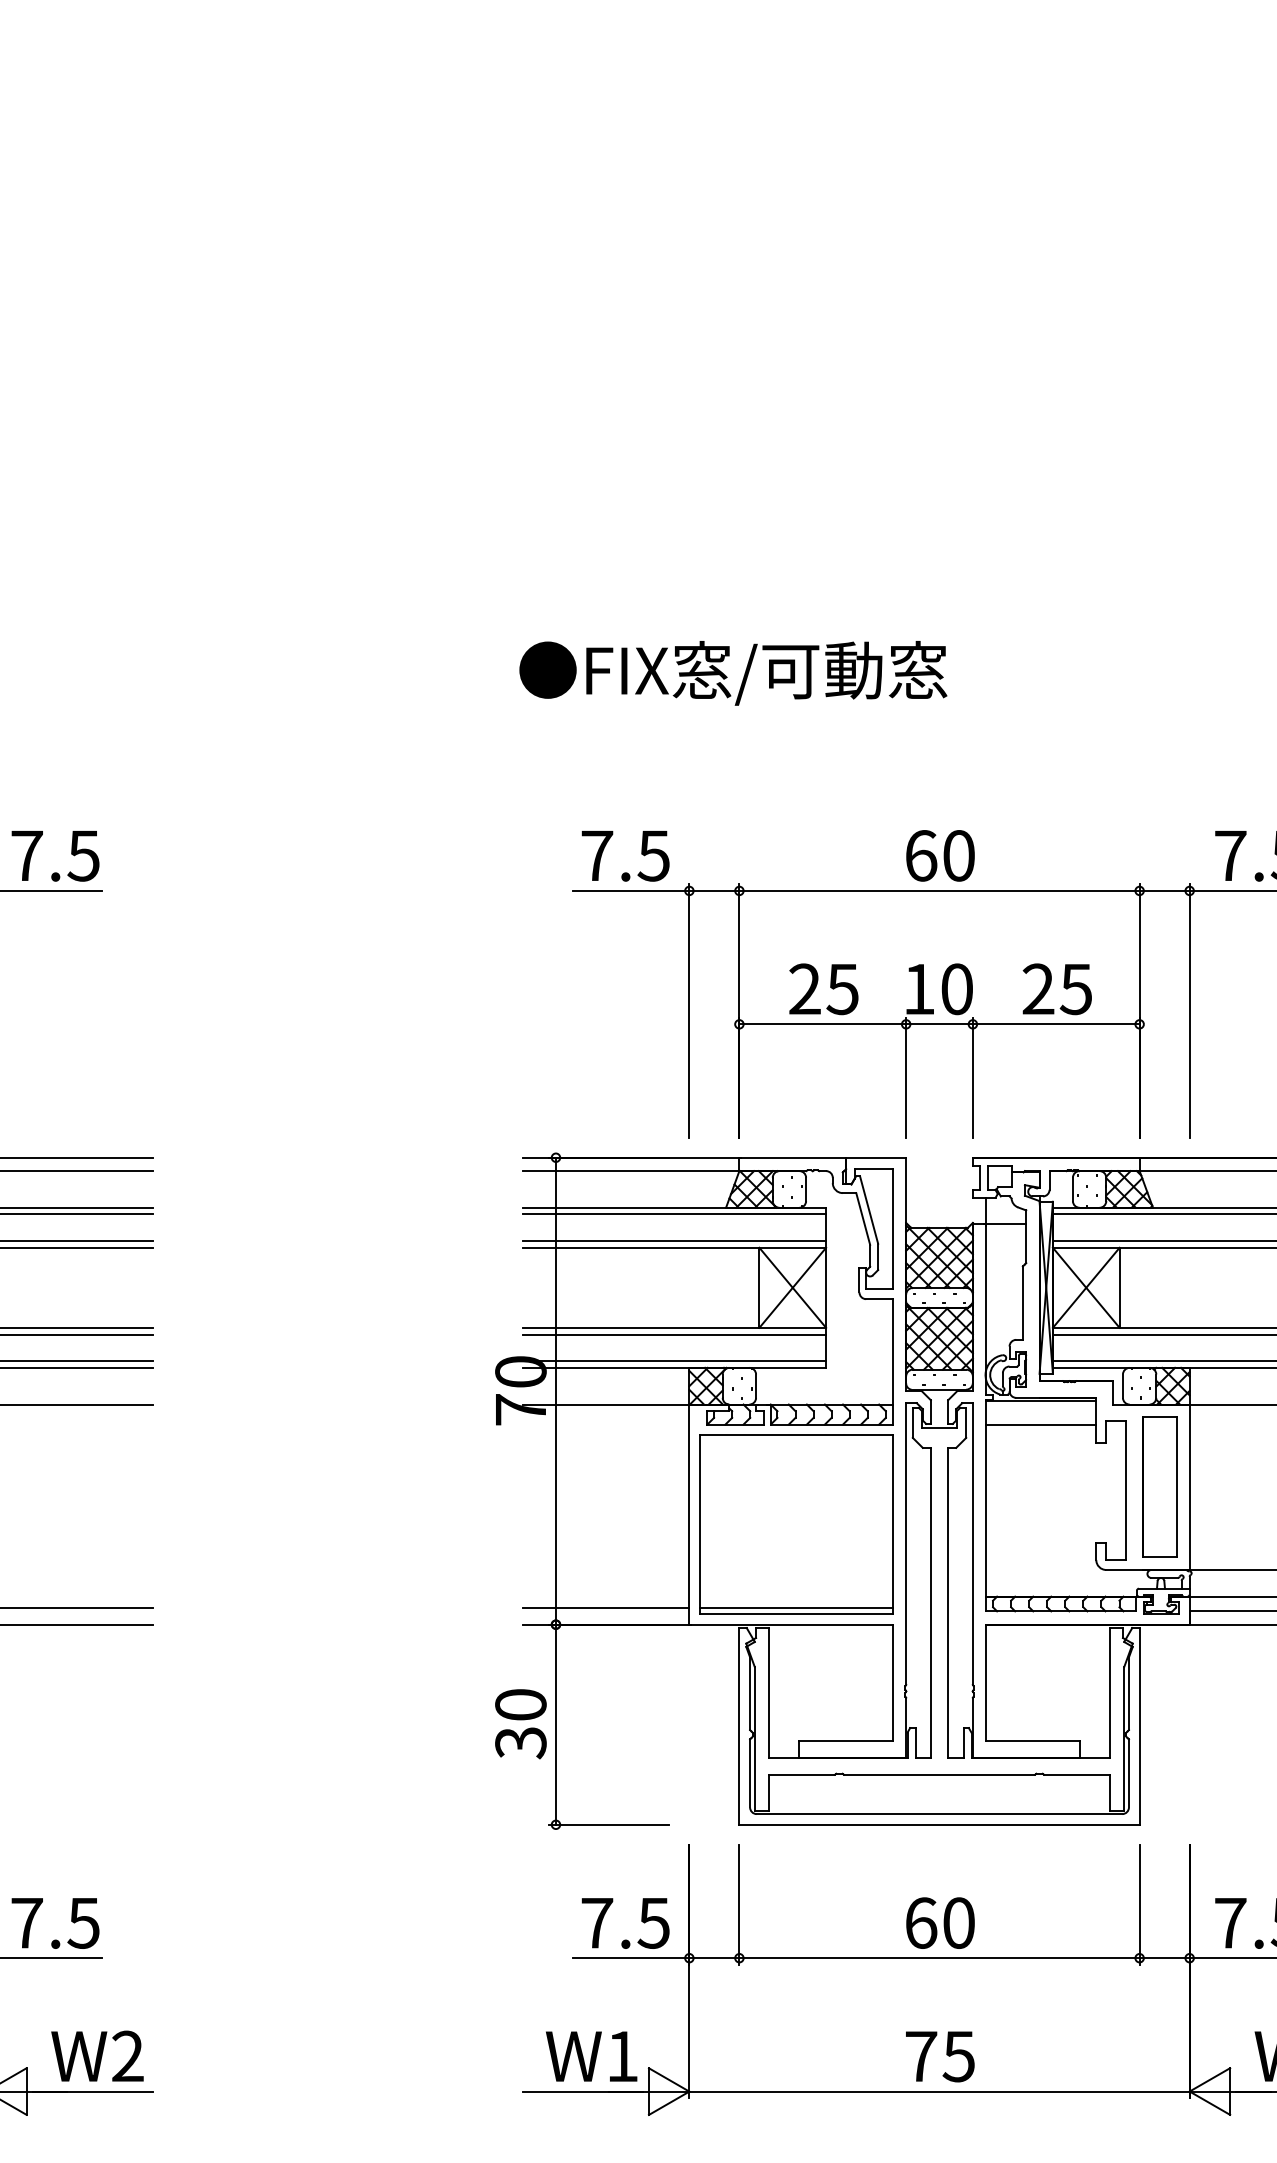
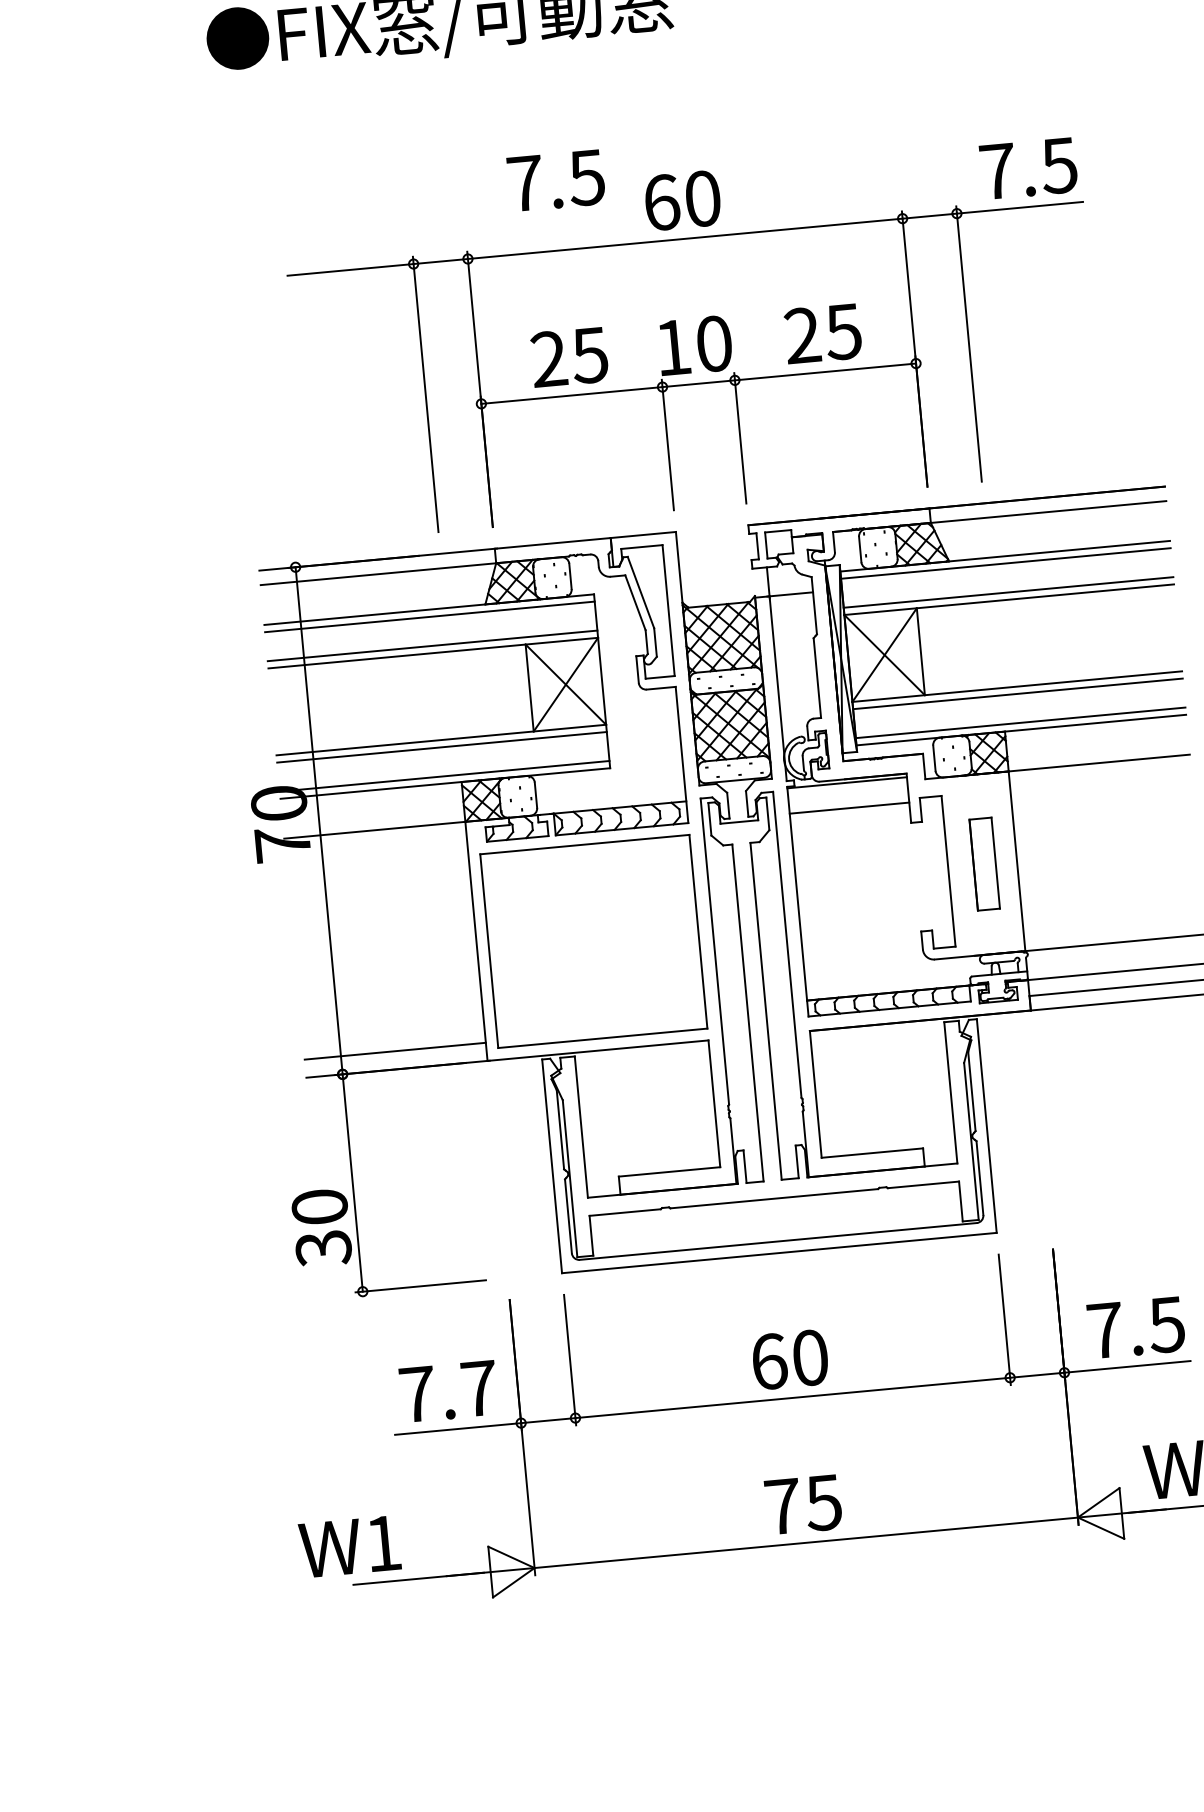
text: (625, 856) -> (556, 181), moved
part: (1159, 1486) -> (984, 863), size x0.6
line: (796, 1608) -> (602, 1032), removed
text: (520, 1724) -> (321, 1228), moved
text: (653, 1923) -> (478, 1389), 7.5 -> 7.7
text: (591, 2056) -> (349, 1546), moved

